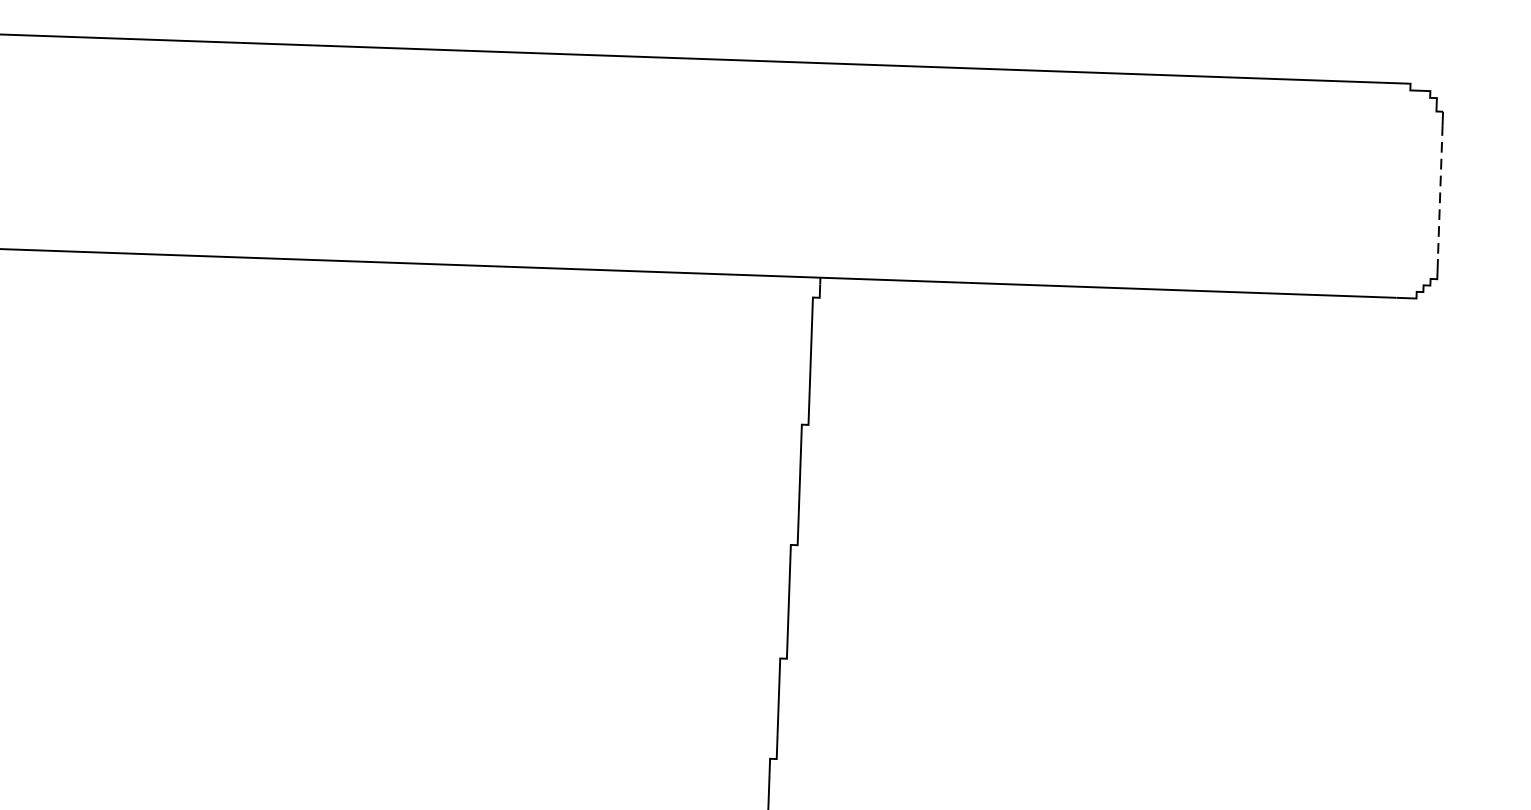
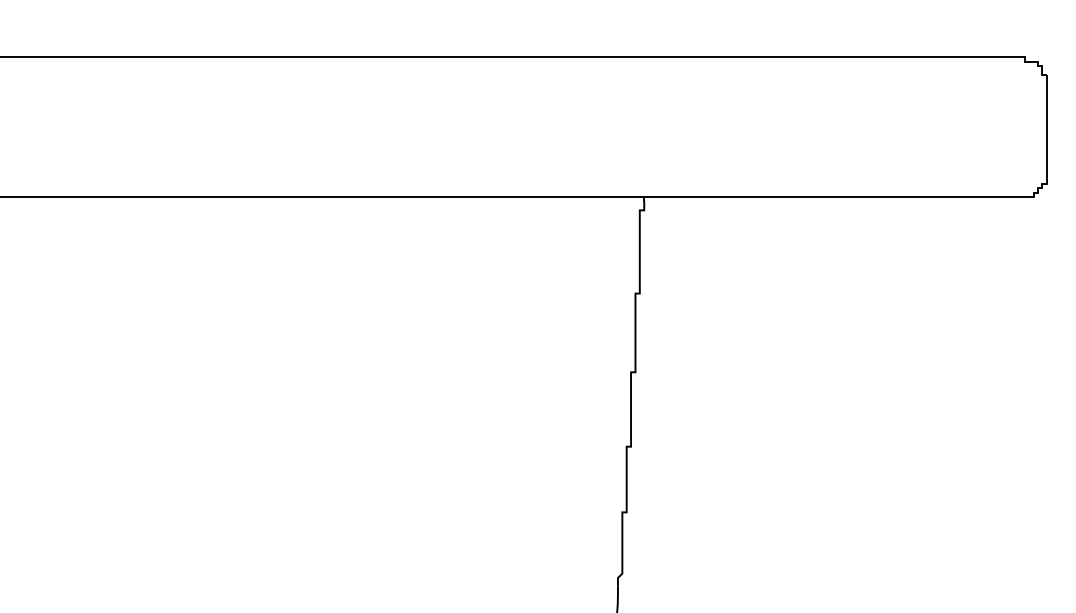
line: (1439, 192) -> (1046, 127), dashed -> solid

